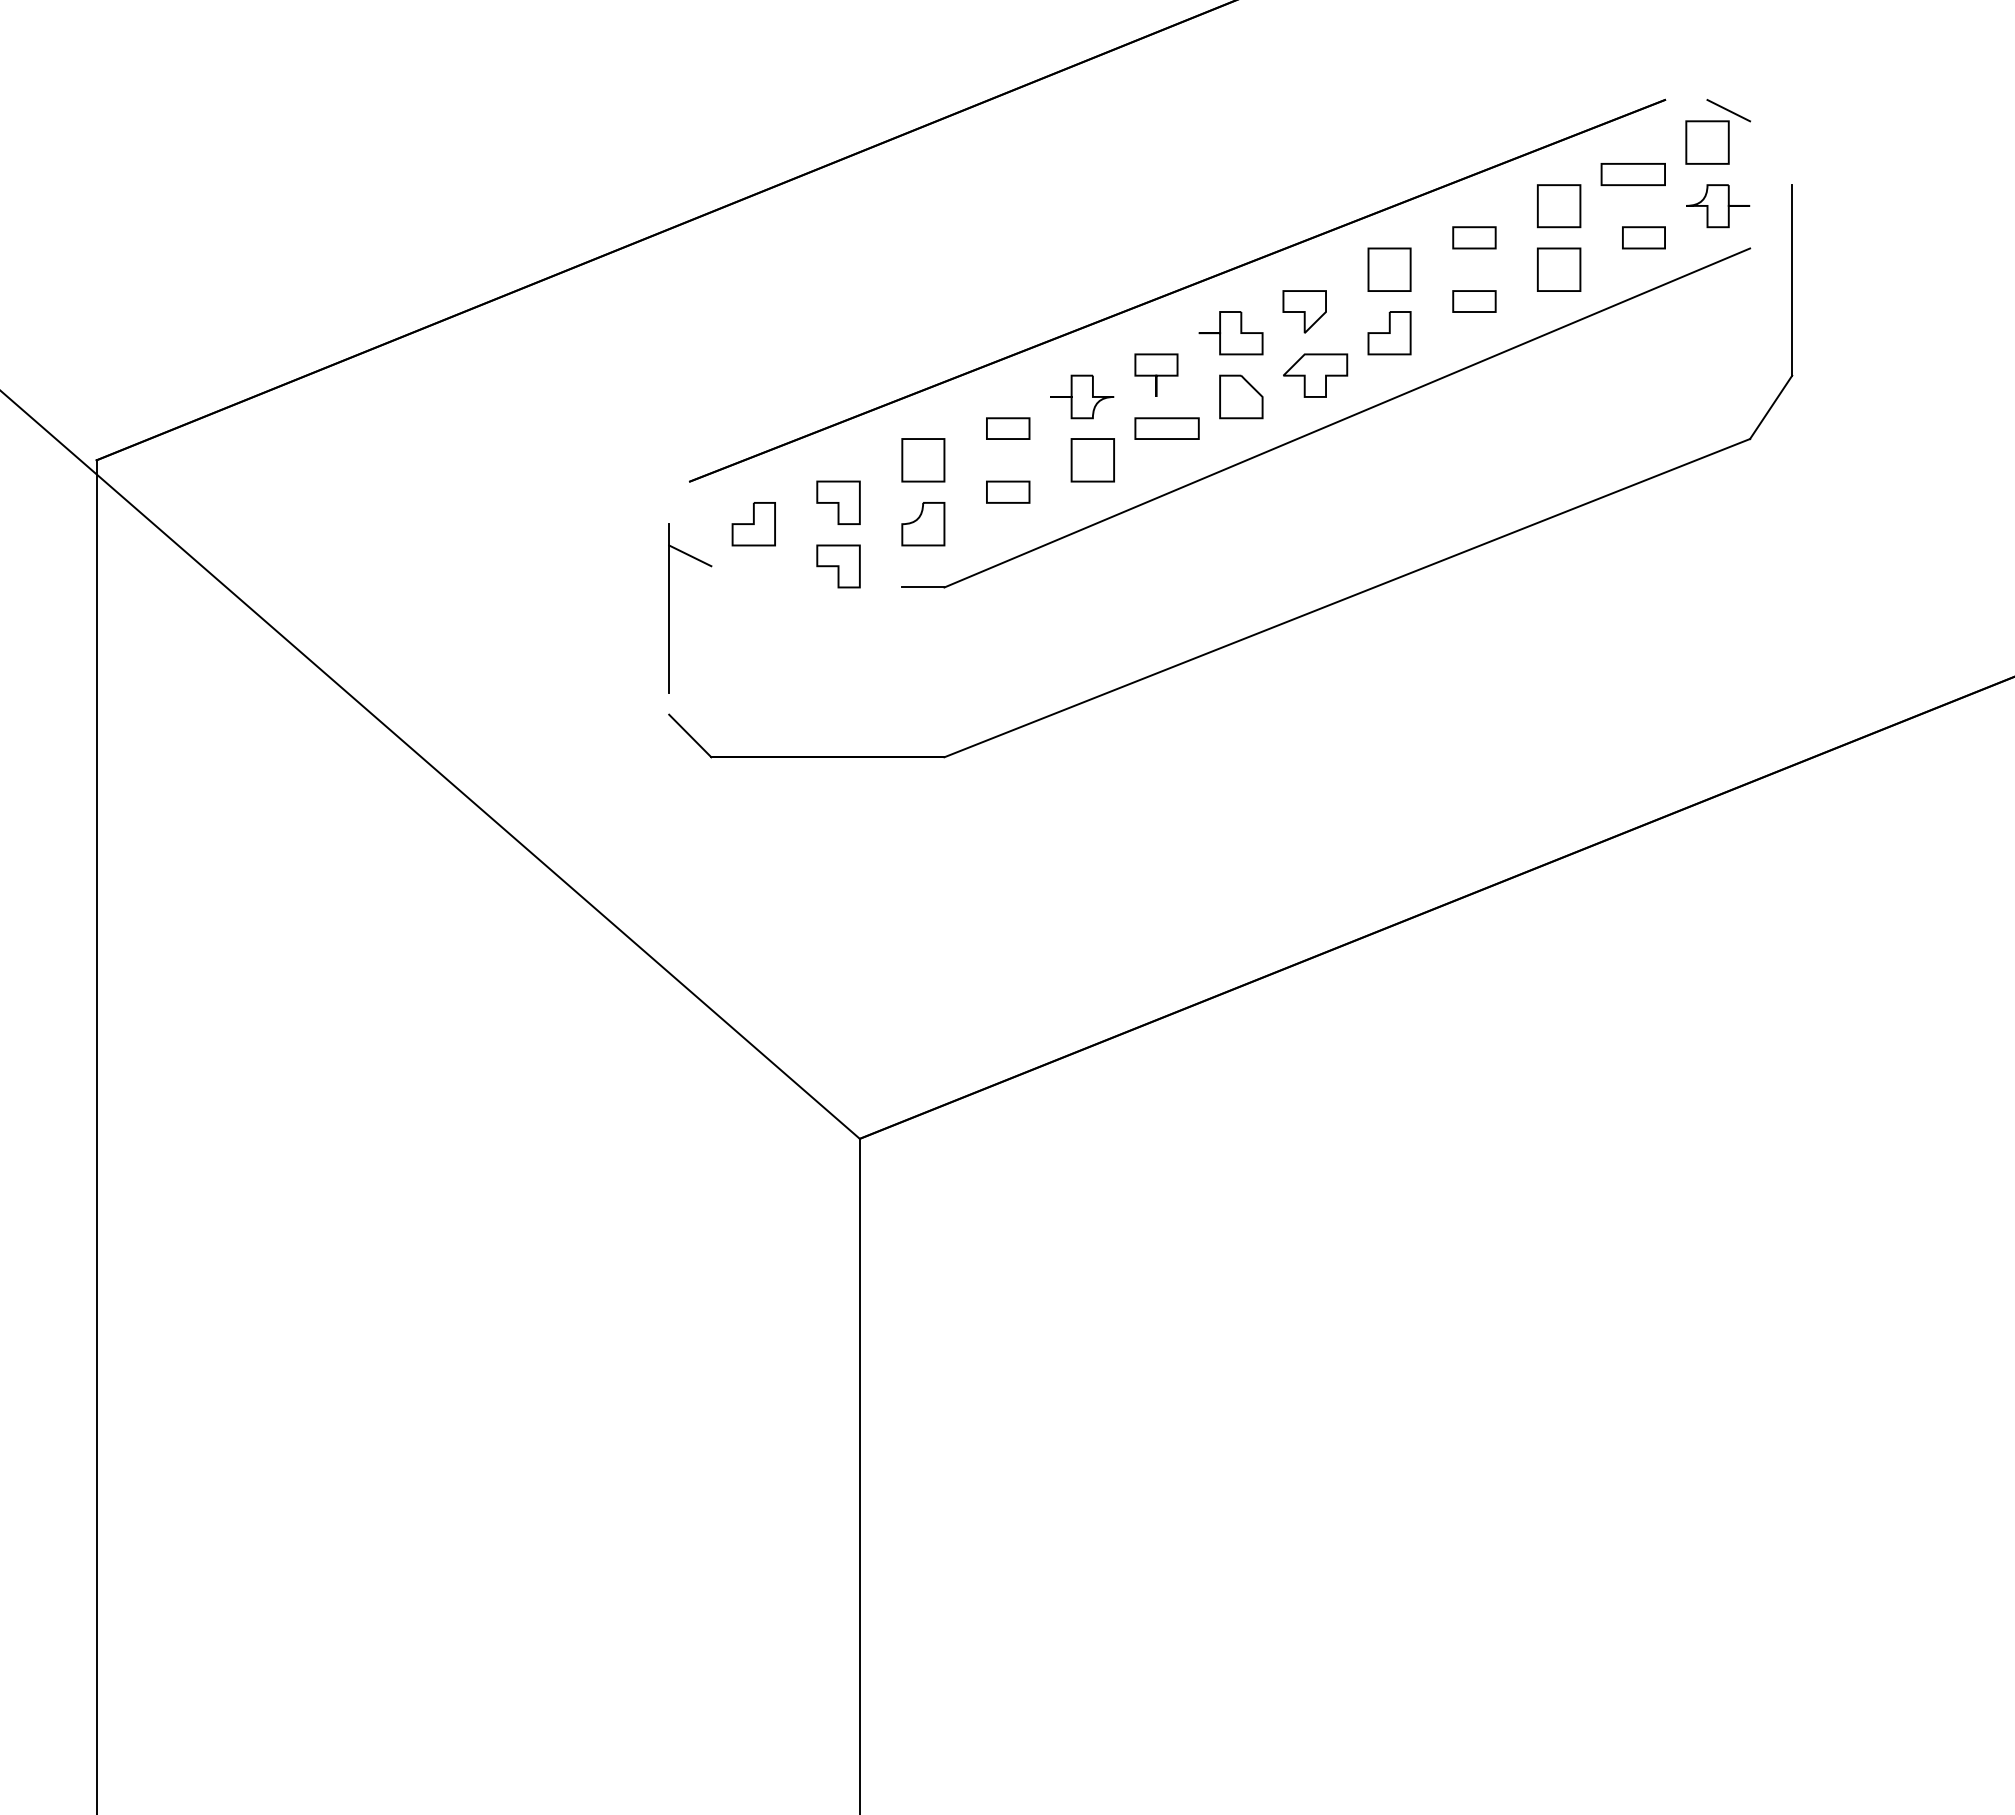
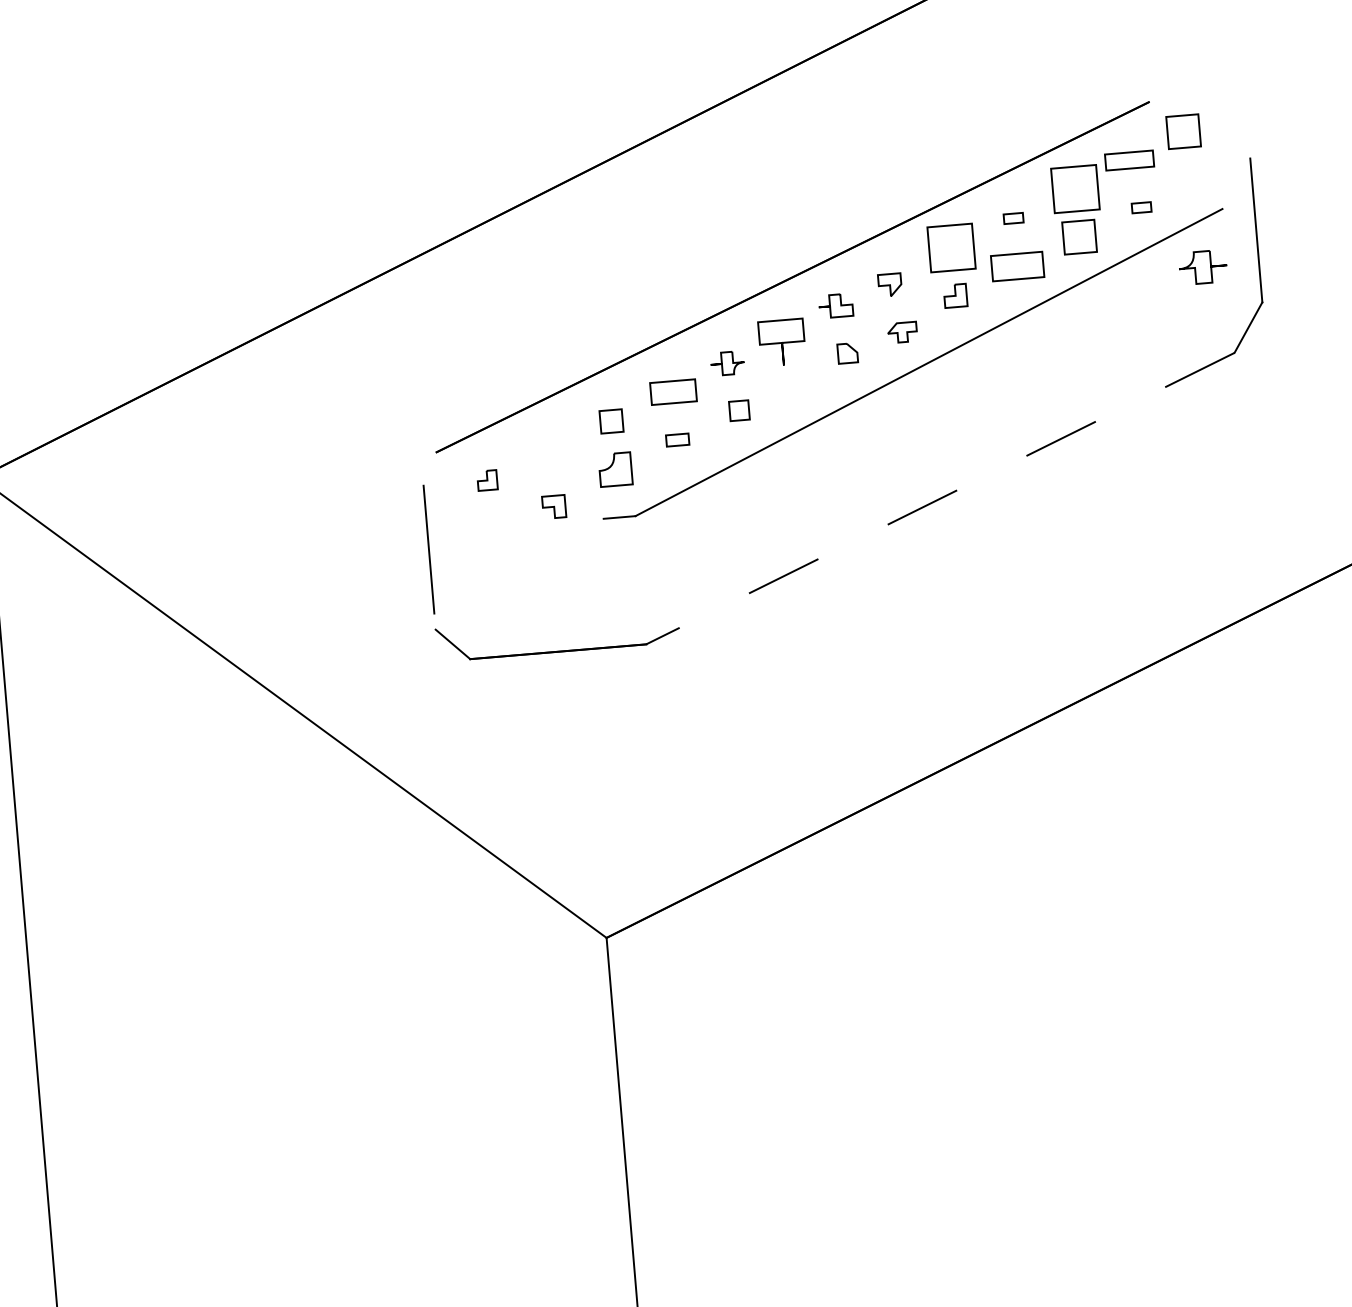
line: (1728, 110) -> (1197, 106), removed
part: (1559, 206) -> (1075, 189), size x1.4
part: (1718, 206) -> (1203, 267), moved
part: (1474, 237) -> (1013, 218), size x0.6
part: (1643, 237) -> (1141, 207), size x0.6
part: (1389, 269) -> (951, 247), size x1.4
part: (1474, 301) -> (1017, 266), size x1.6
part: (1304, 311) -> (889, 284), size x0.7
part: (1230, 333) -> (835, 306), size x0.7
part: (1389, 333) -> (955, 296), size x0.7
part: (1156, 374) -> (782, 341), size x1.4
part: (1315, 375) -> (902, 332), size x0.6
part: (1082, 396) -> (727, 363), size x0.7
part: (1241, 396) -> (847, 353), size x0.6
part: (1008, 428) -> (673, 391), size x1.4
part: (1166, 428) -> (793, 381), removed
part: (923, 460) -> (611, 421), size x0.7
part: (1092, 460) -> (739, 410), size x0.6
part: (1008, 491) -> (677, 439), size x0.7
part: (838, 502) -> (550, 458), removed
part: (753, 524) -> (487, 480), size x0.6
line: (690, 555) -> (441, 508), removed
part: (838, 566) -> (554, 506), size x0.7
line: (1346, 598) -> (939, 498), solid -> dashed

